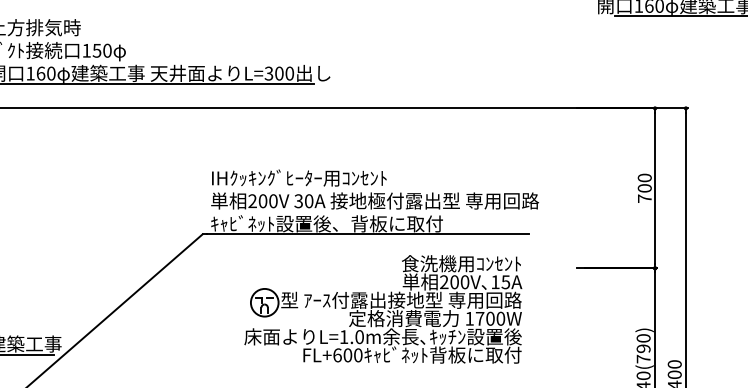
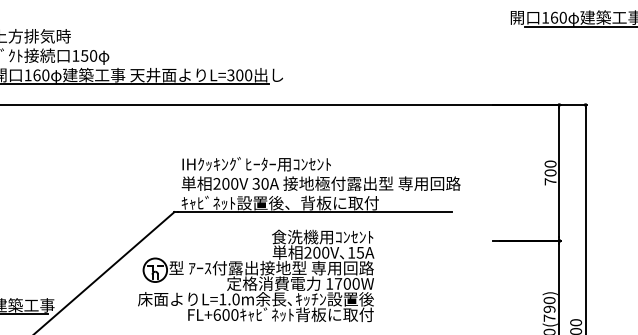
part: (383, 308) -> (256, 275), moved

